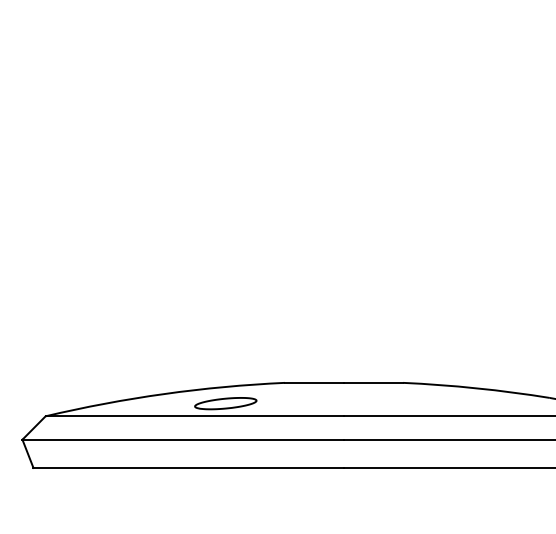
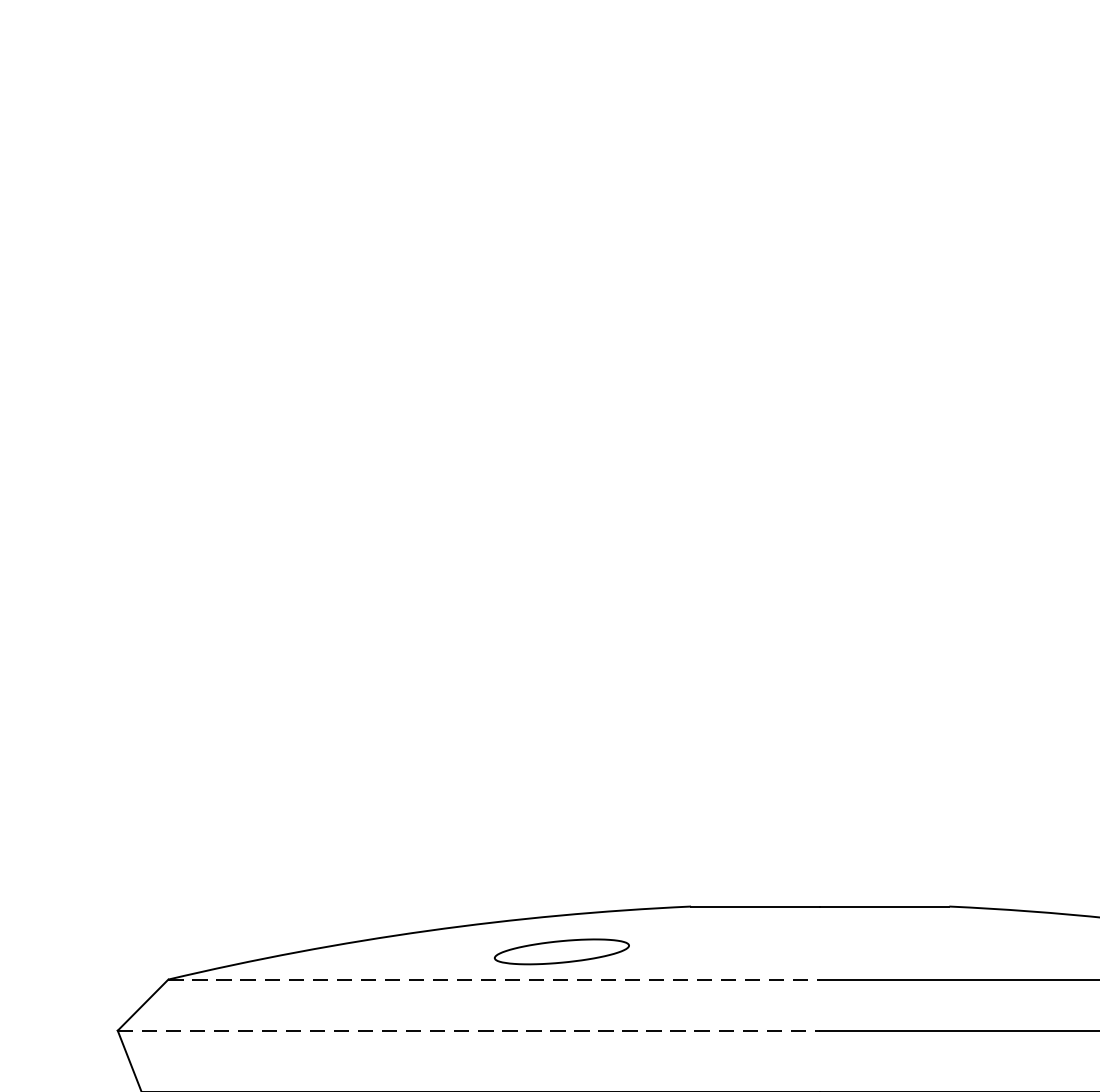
line: (195, 416) -> (495, 980), solid -> dashed
line: (183, 439) -> (469, 1030), solid -> dashed

